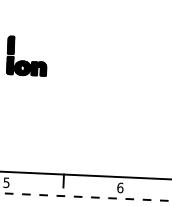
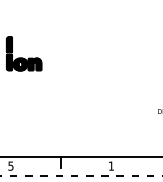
text: (120, 187) -> (111, 165), 6 -> 1

